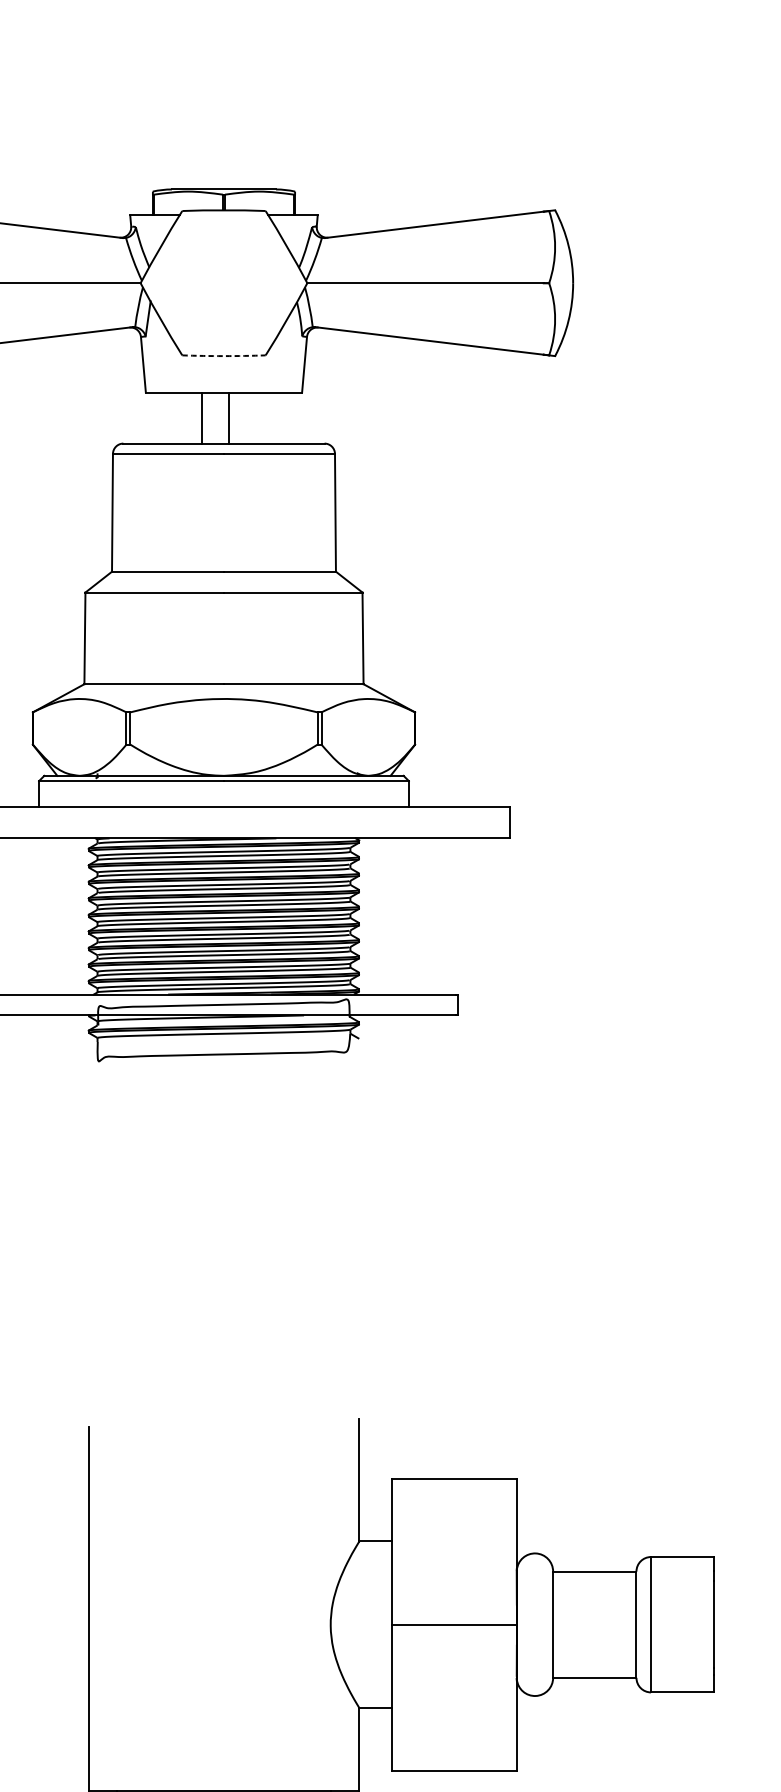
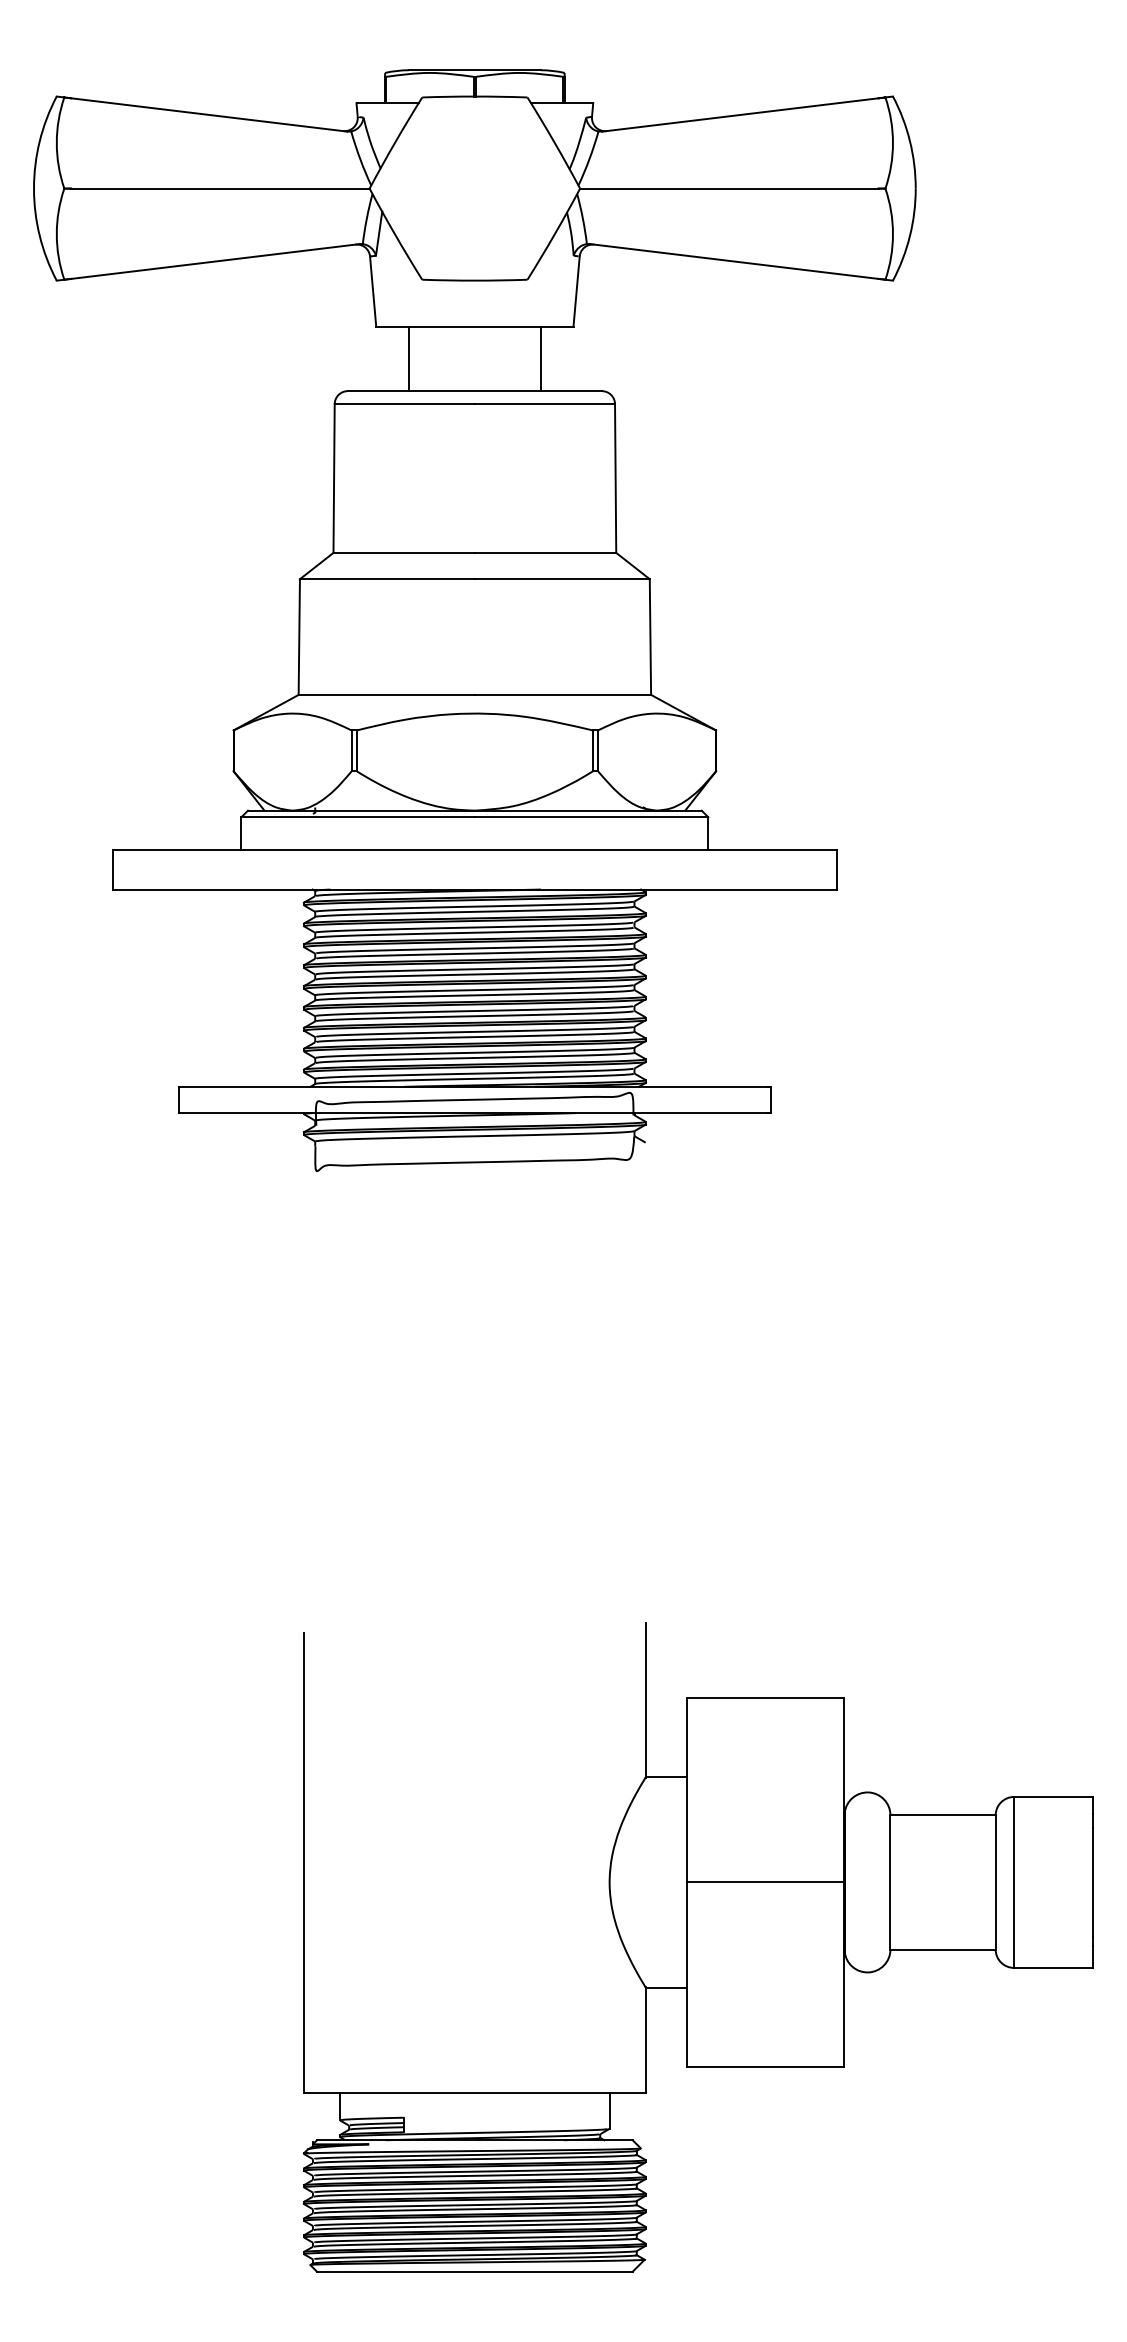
arc: (223, 355) -> (474, 280), dashed -> solid
line: (202, 417) -> (409, 358), moved
line: (229, 417) -> (540, 358), moved

